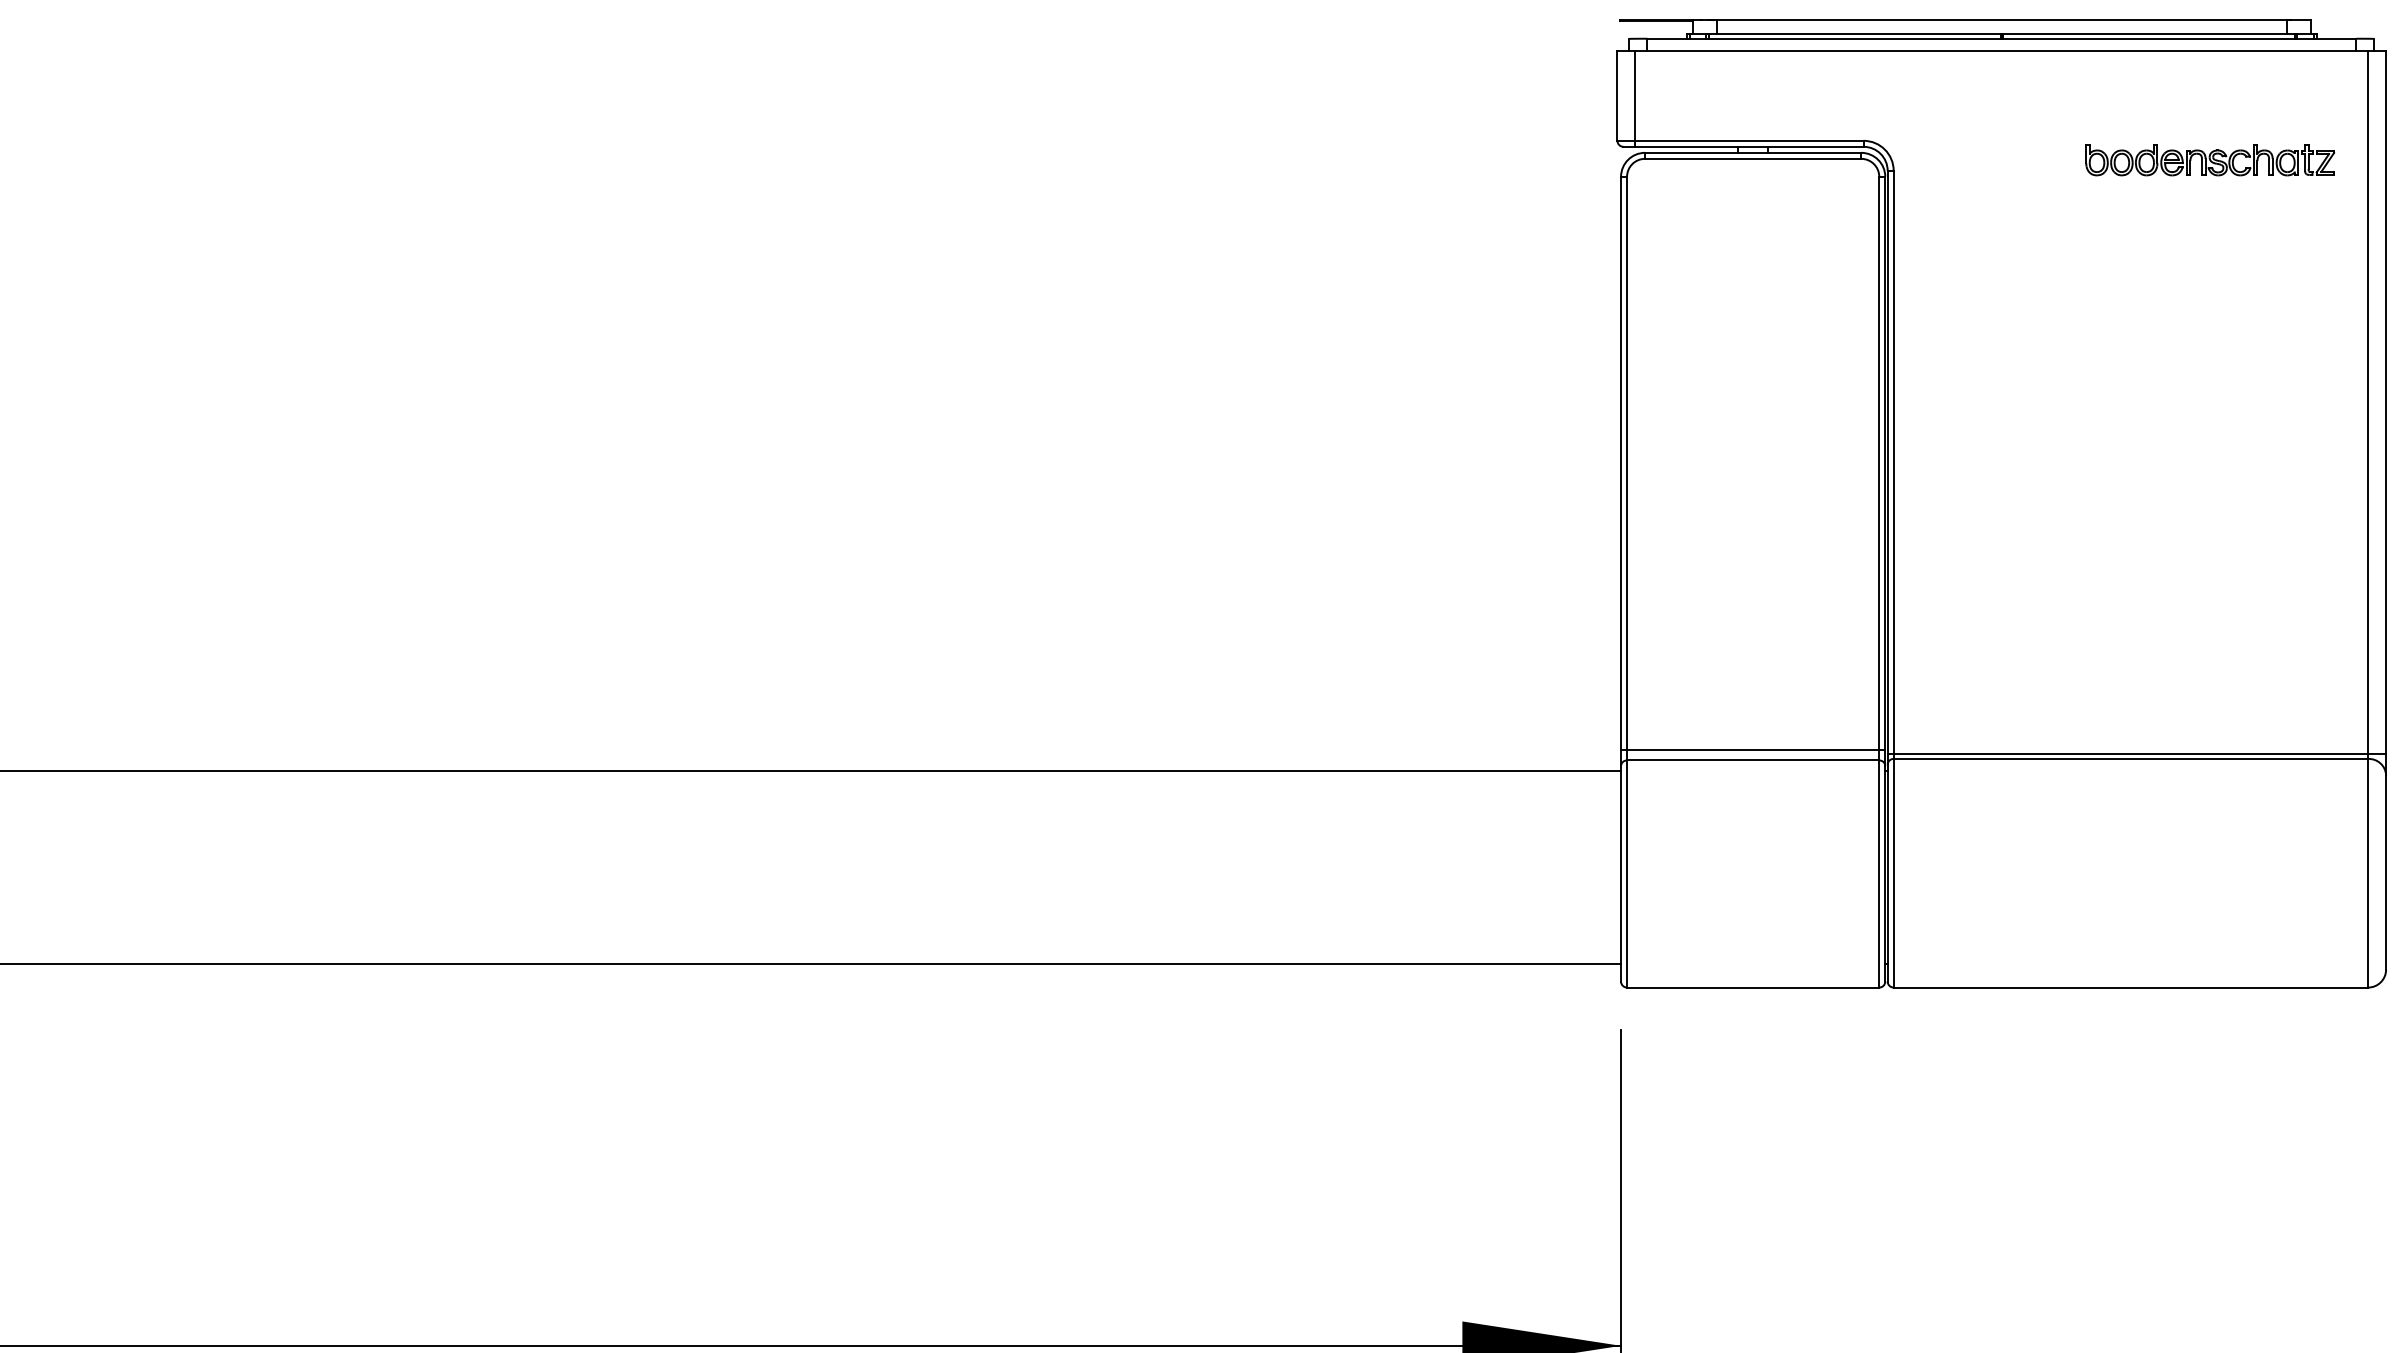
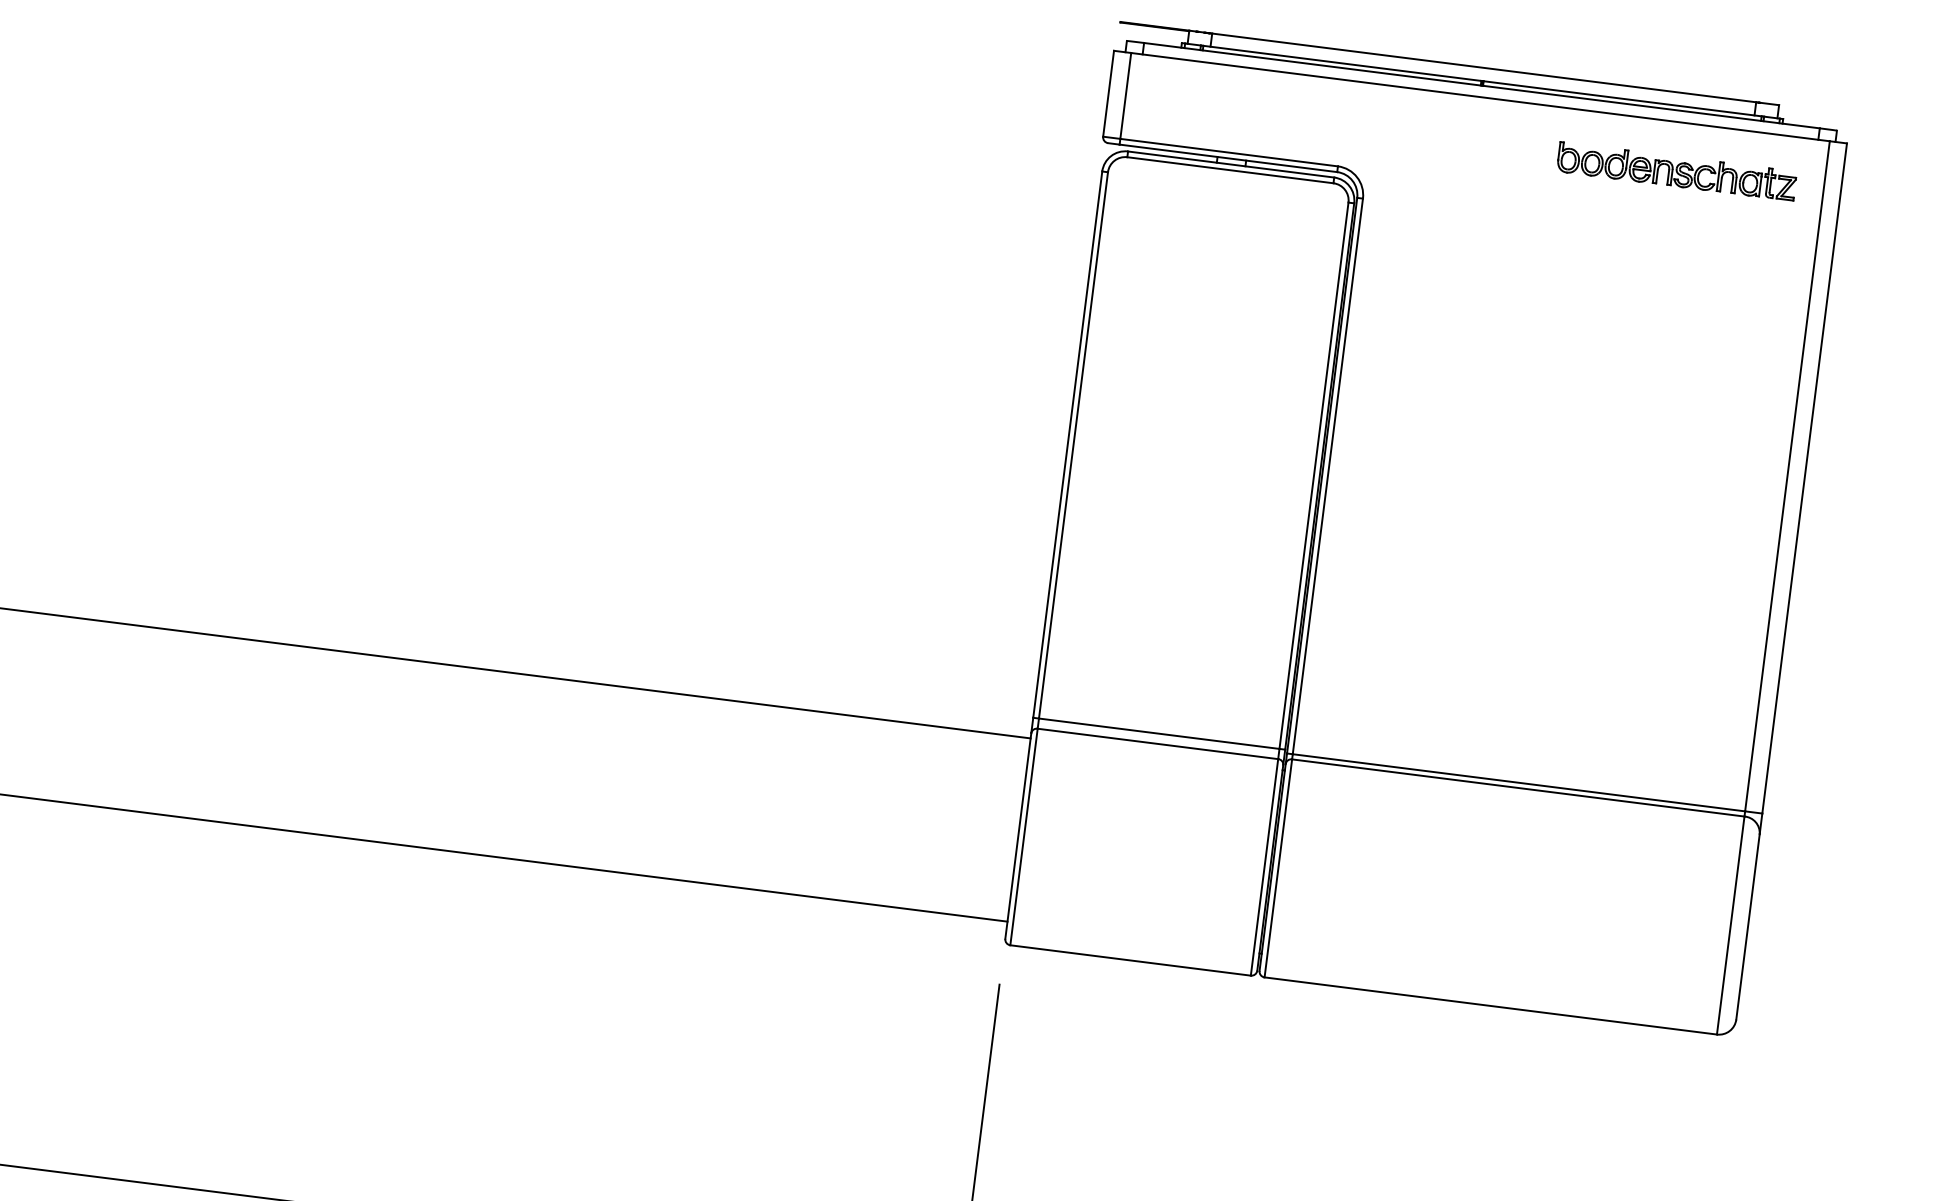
part: (2210, 160) -> (1677, 172), moved

